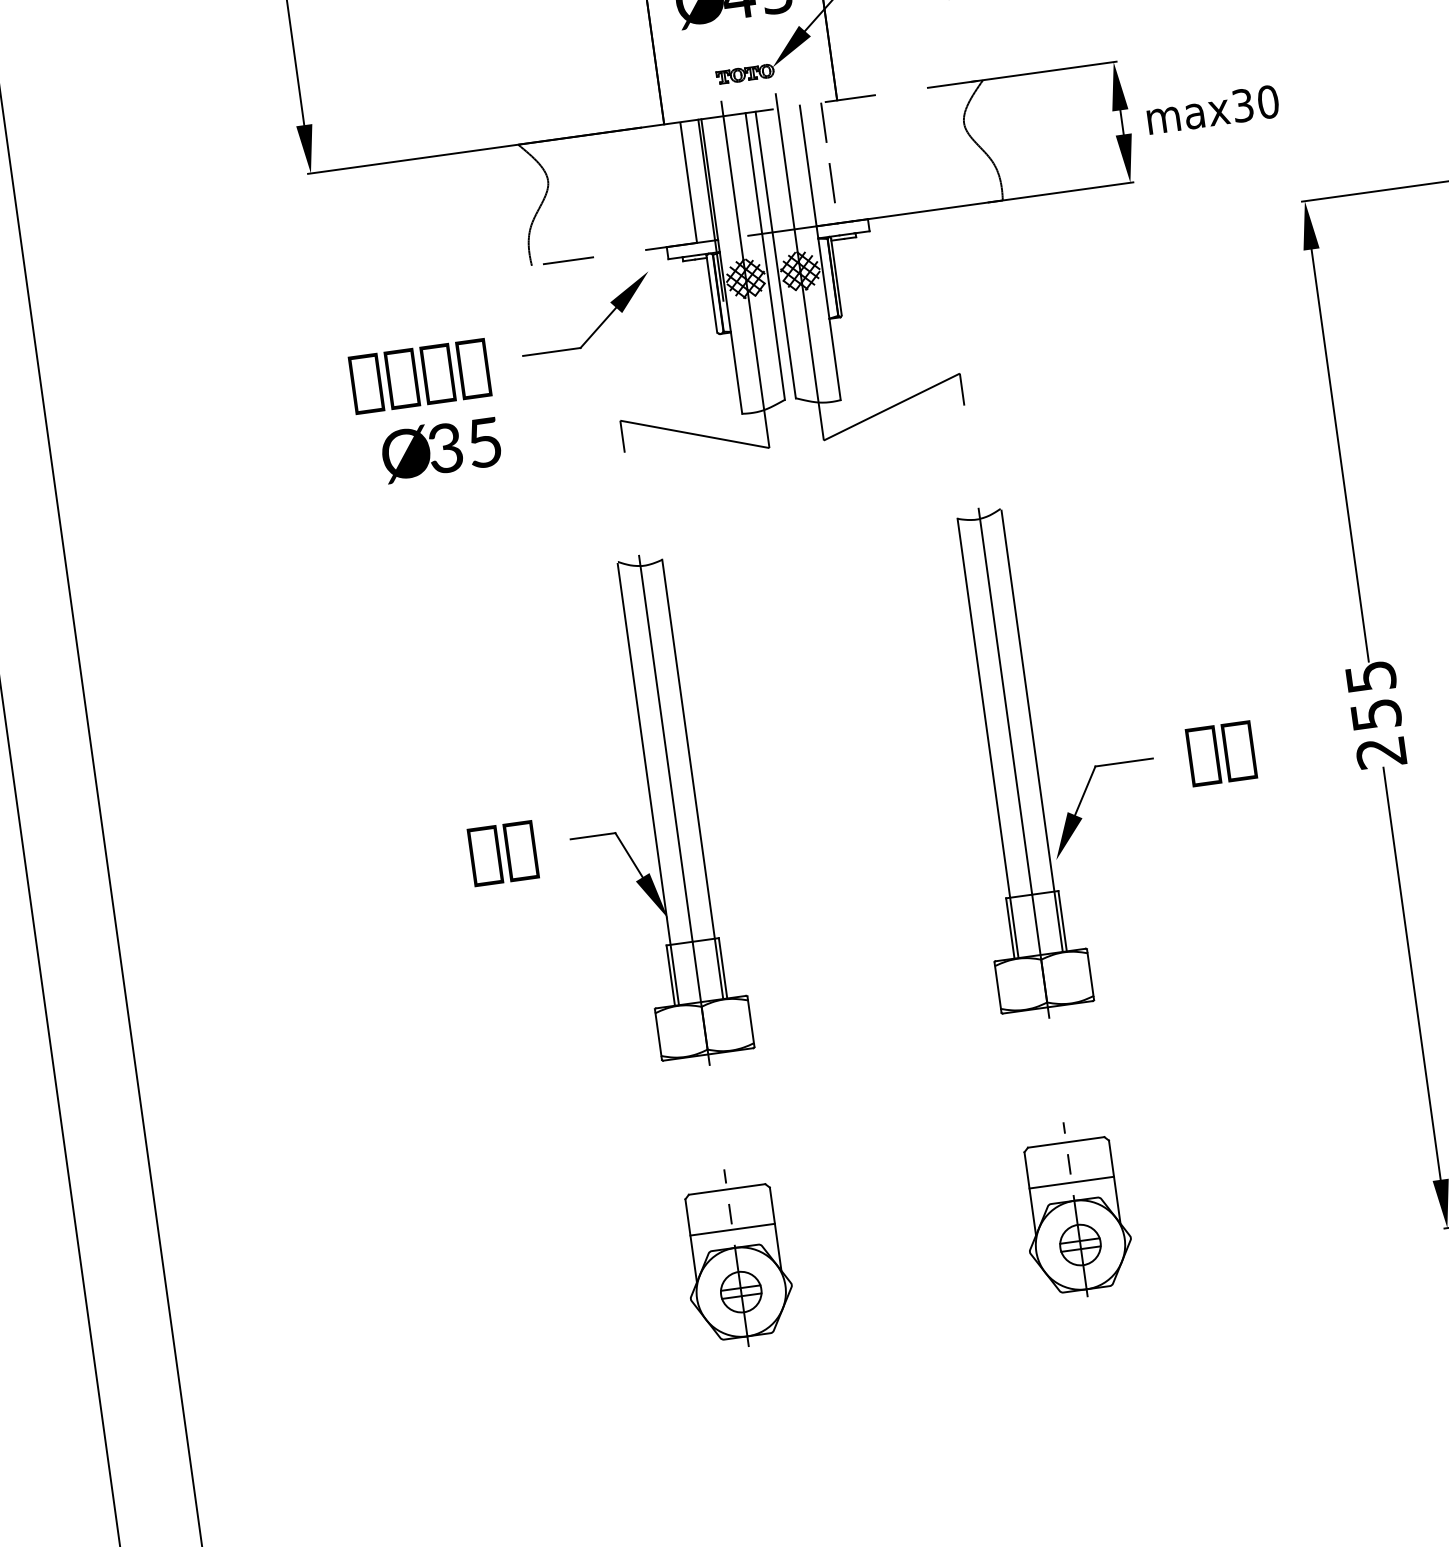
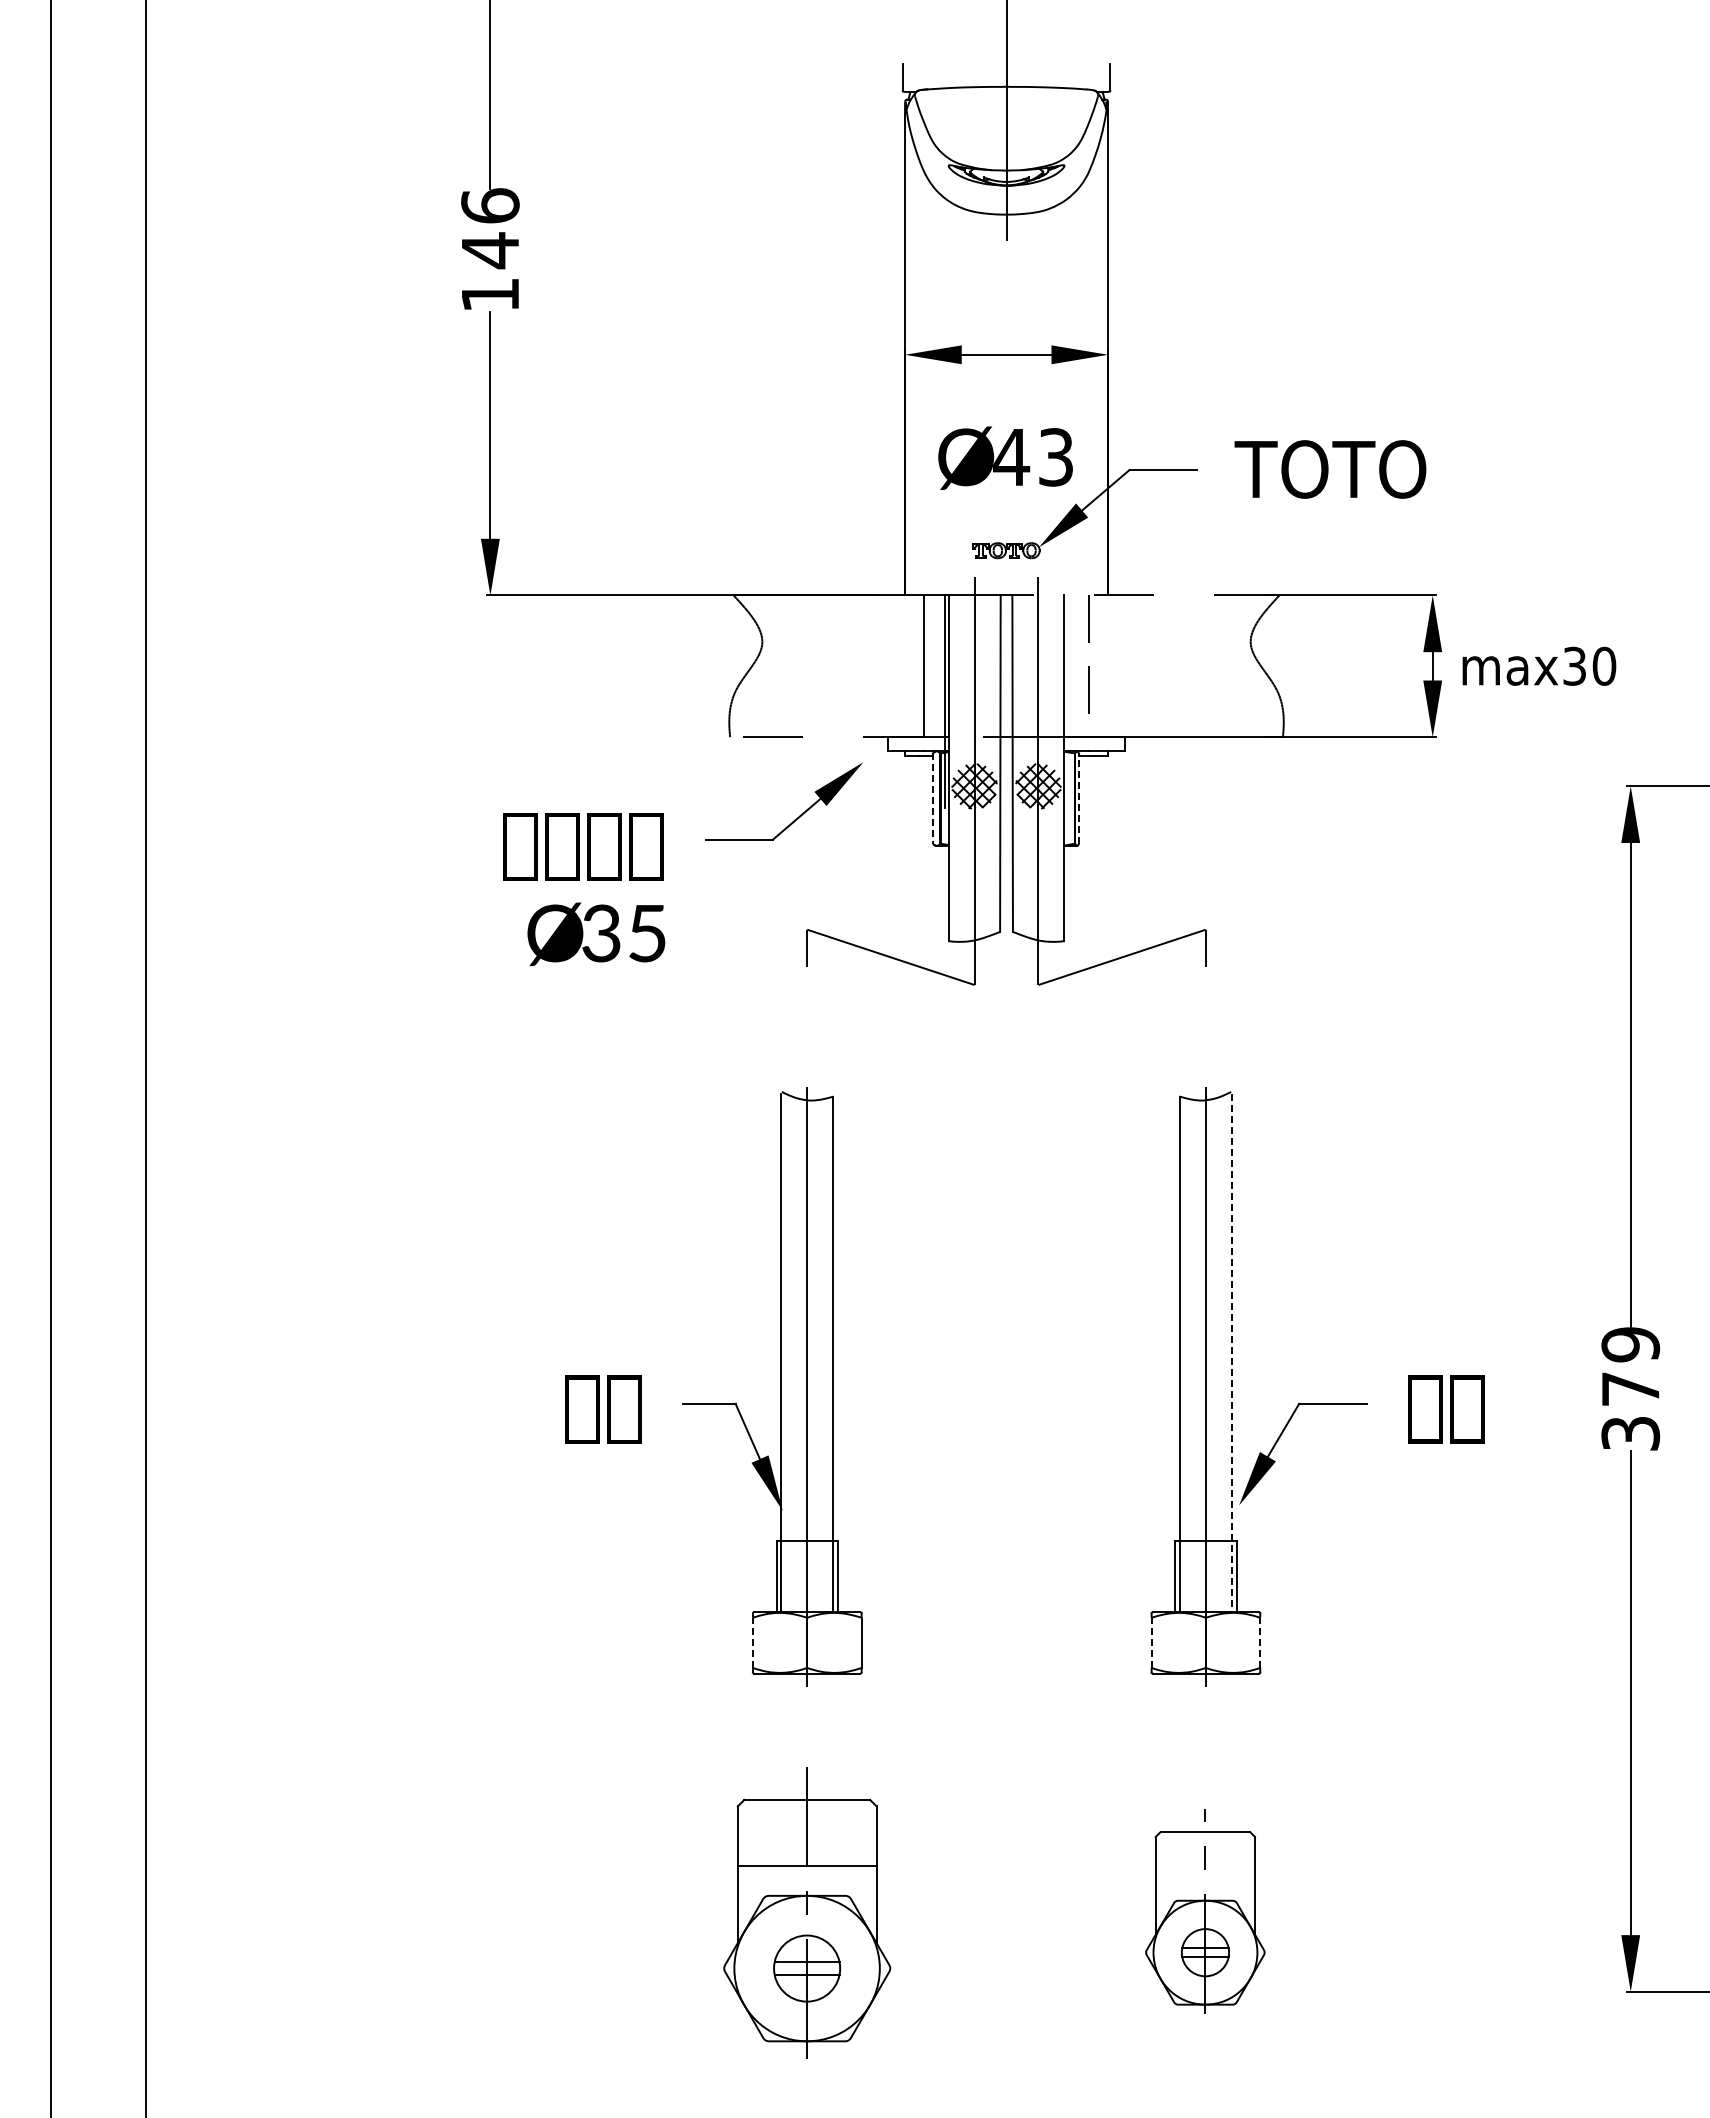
line: (836, 276) -> (1079, 798), solid -> dashed
line: (711, 294) -> (932, 799), solid -> dashed
text: (1375, 714) -> (1630, 1388), 255 -> 379
line: (1031, 731) -> (1231, 1353), solid -> dashed
line: (1090, 974) -> (1260, 1642), solid -> dashed
line: (997, 987) -> (1151, 1642), solid -> dashed
line: (658, 1034) -> (753, 1642), solid -> dashed
line: (1071, 1182) -> (1204, 1879), removed
part: (736, 1257) -> (807, 1912), size x1.4

